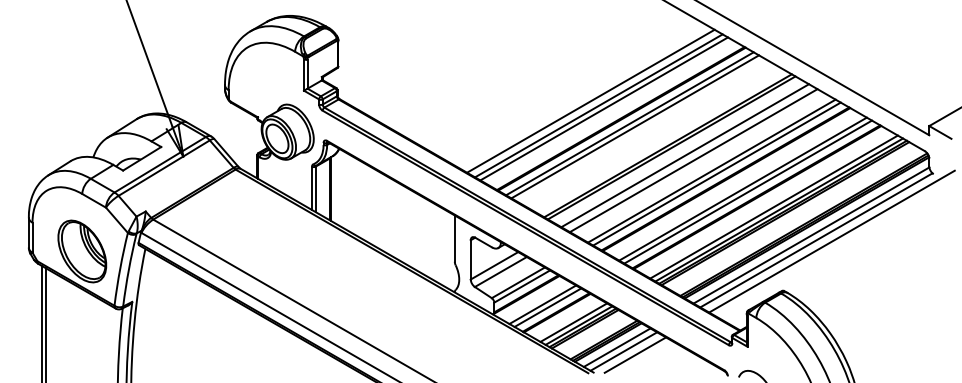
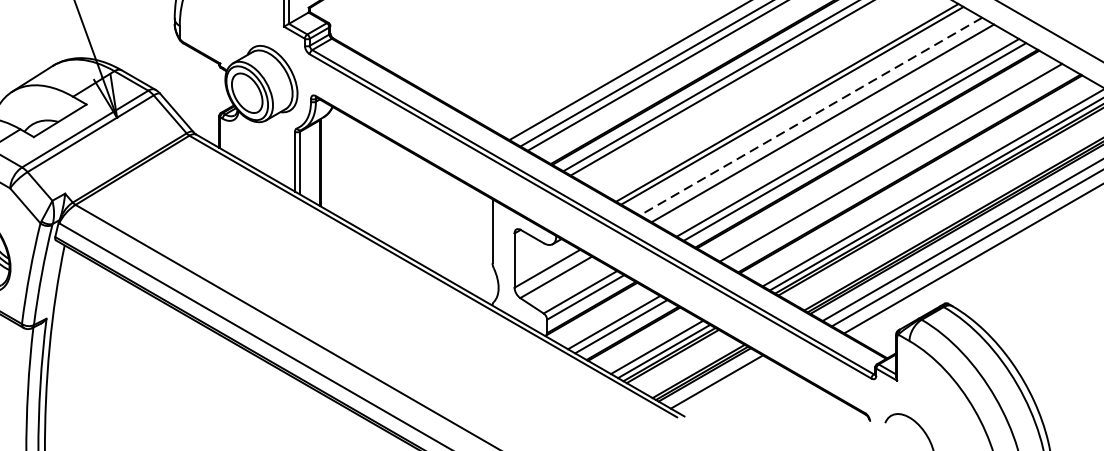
line: (685, 155) -> (811, 116), solid -> dashed
line: (747, 191) -> (897, 166), removed
line: (623, 351) -> (725, 387), removed
line: (635, 354) -> (742, 391), removed

